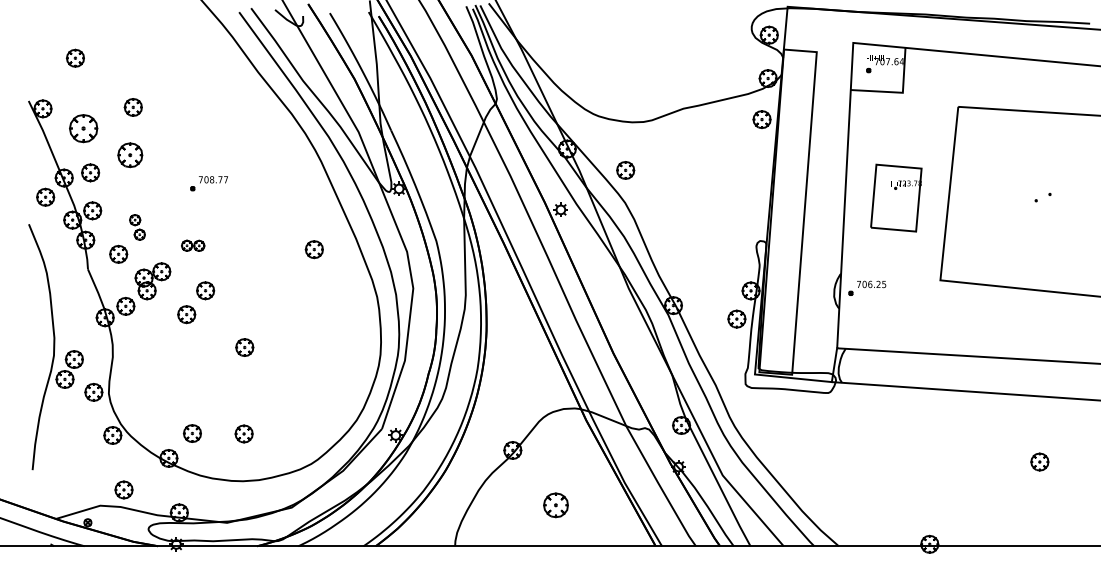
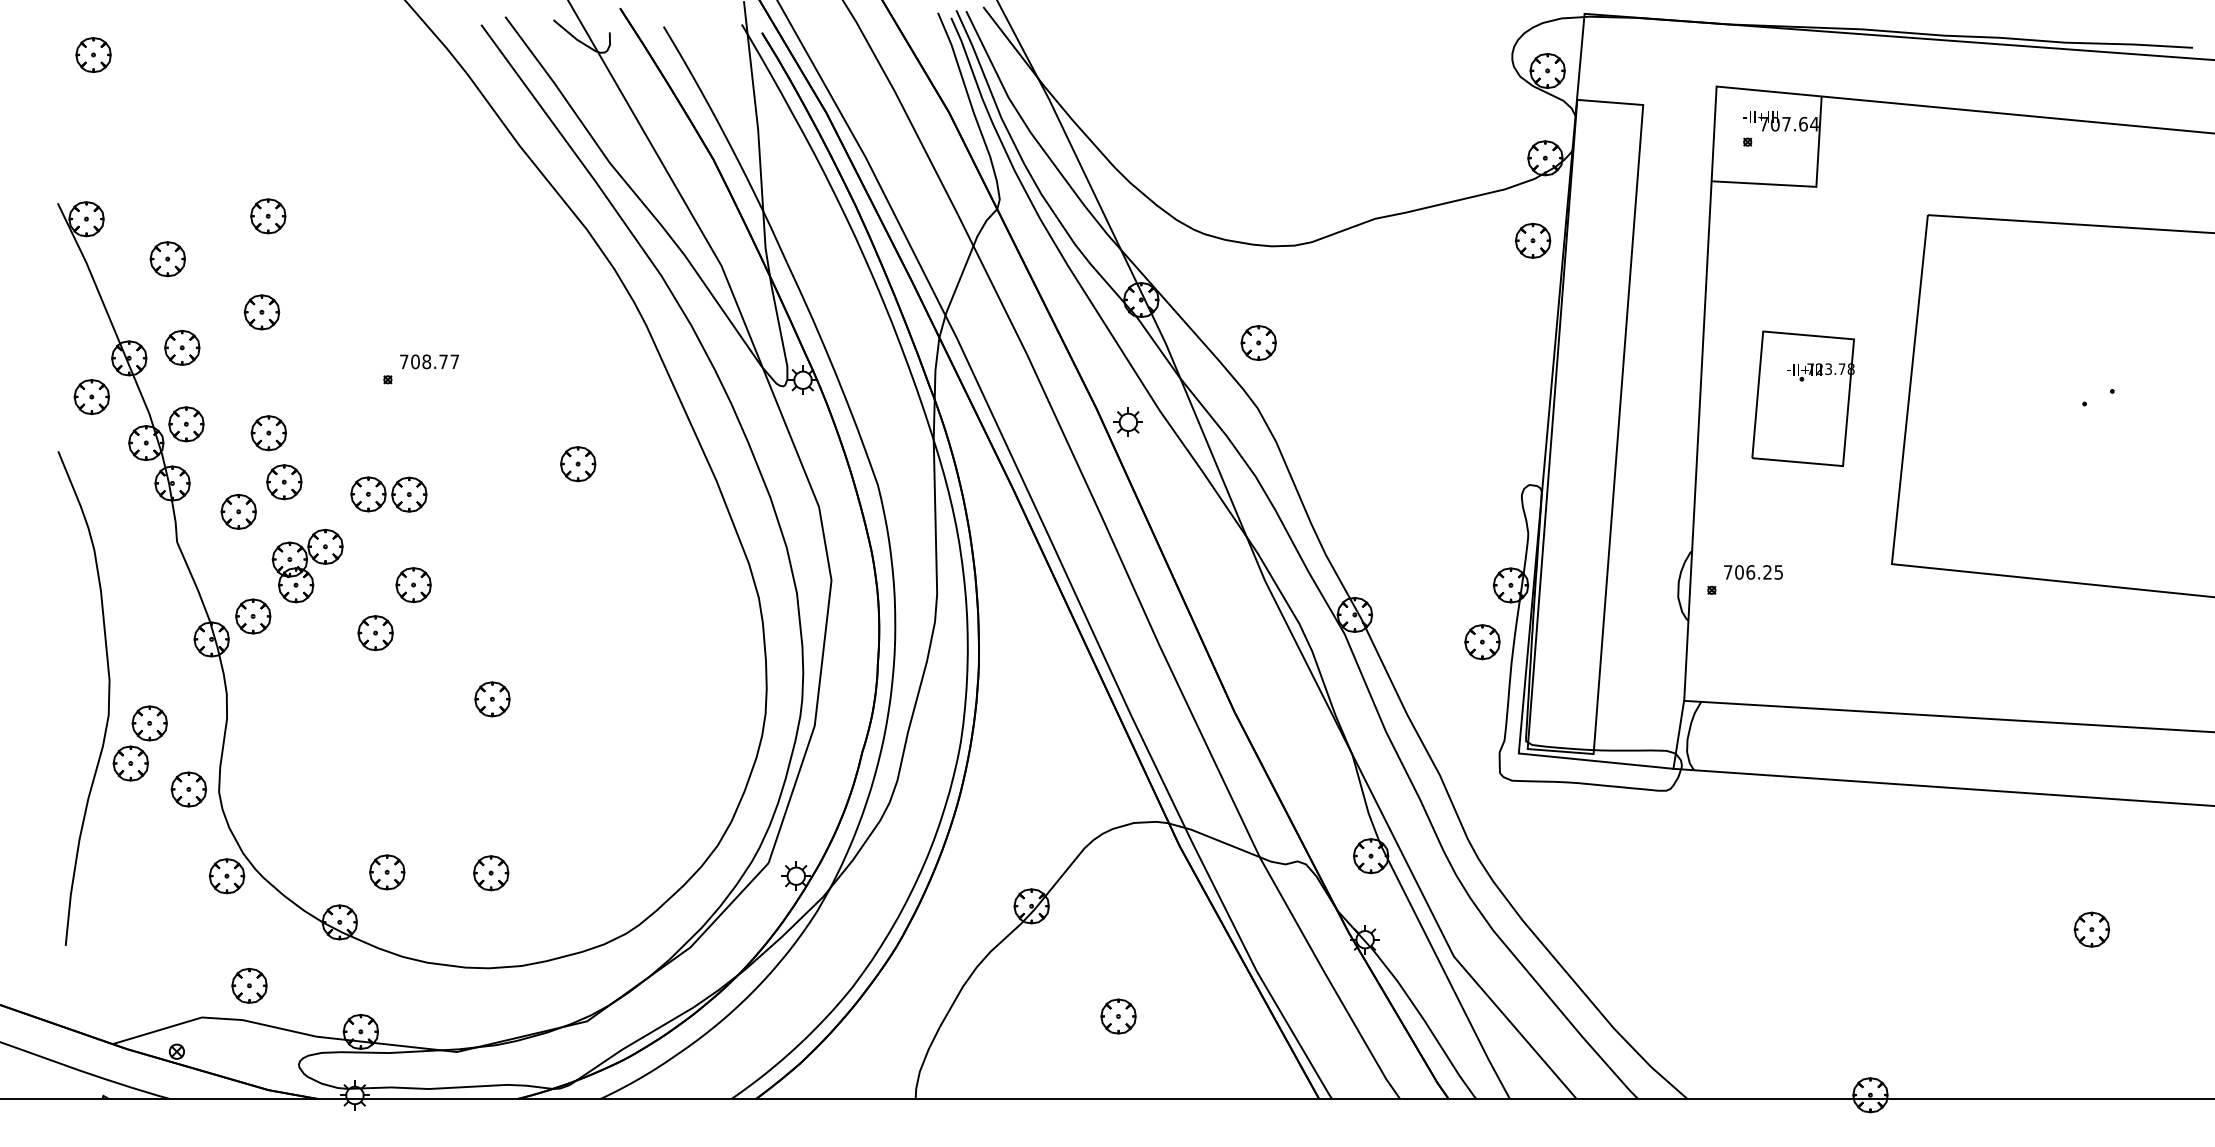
part: (74, 57) -> (91, 53), moved
part: (82, 128) -> (166, 258), size x0.62
part: (129, 154) -> (260, 310), size x0.71
part: (137, 227) -> (276, 457), size x1.67
part: (192, 245) -> (387, 494), size x1.67
part: (313, 249) -> (576, 463), moved
part: (555, 504) -> (1117, 1015), size x0.71

